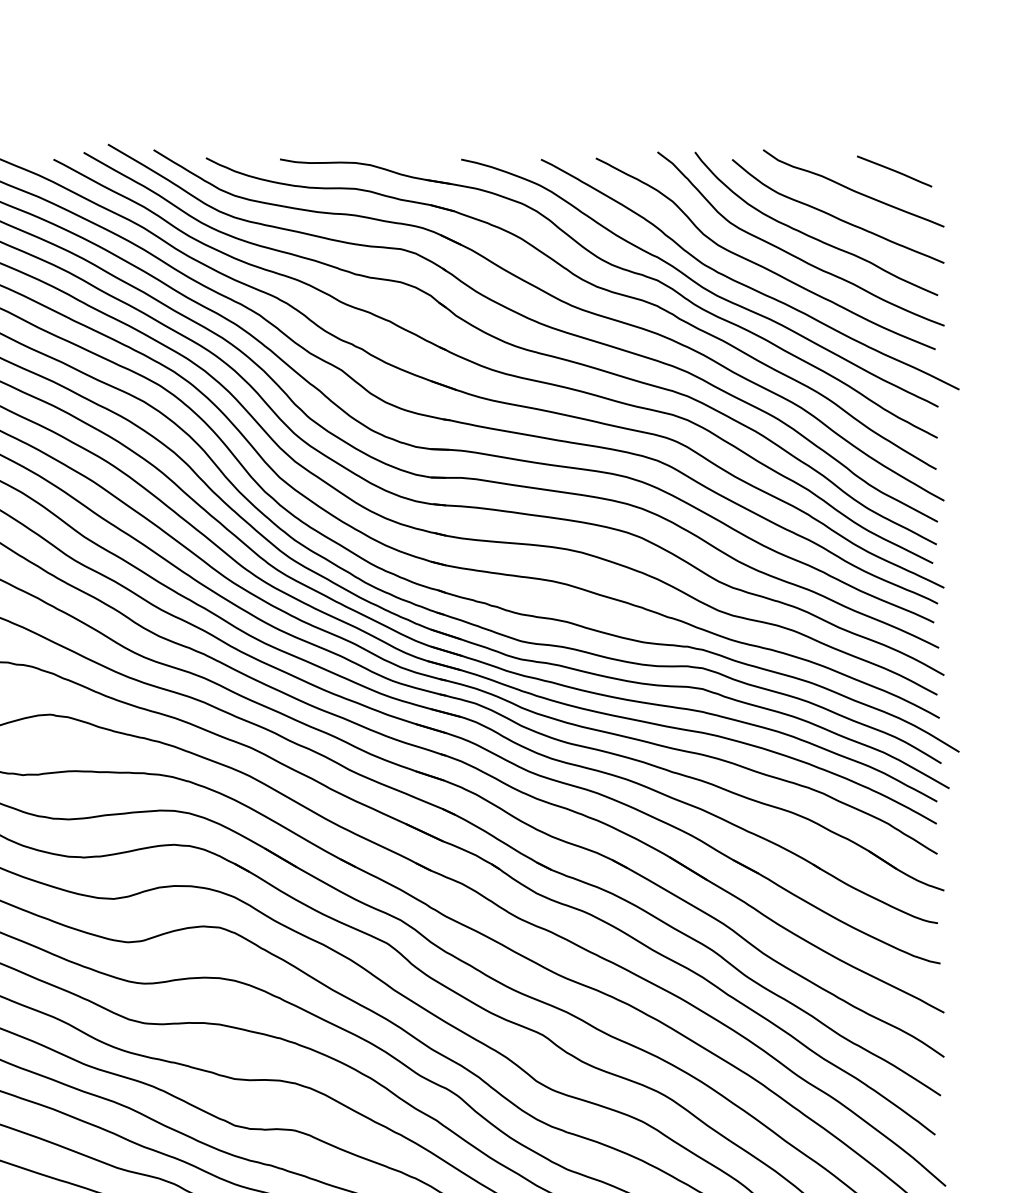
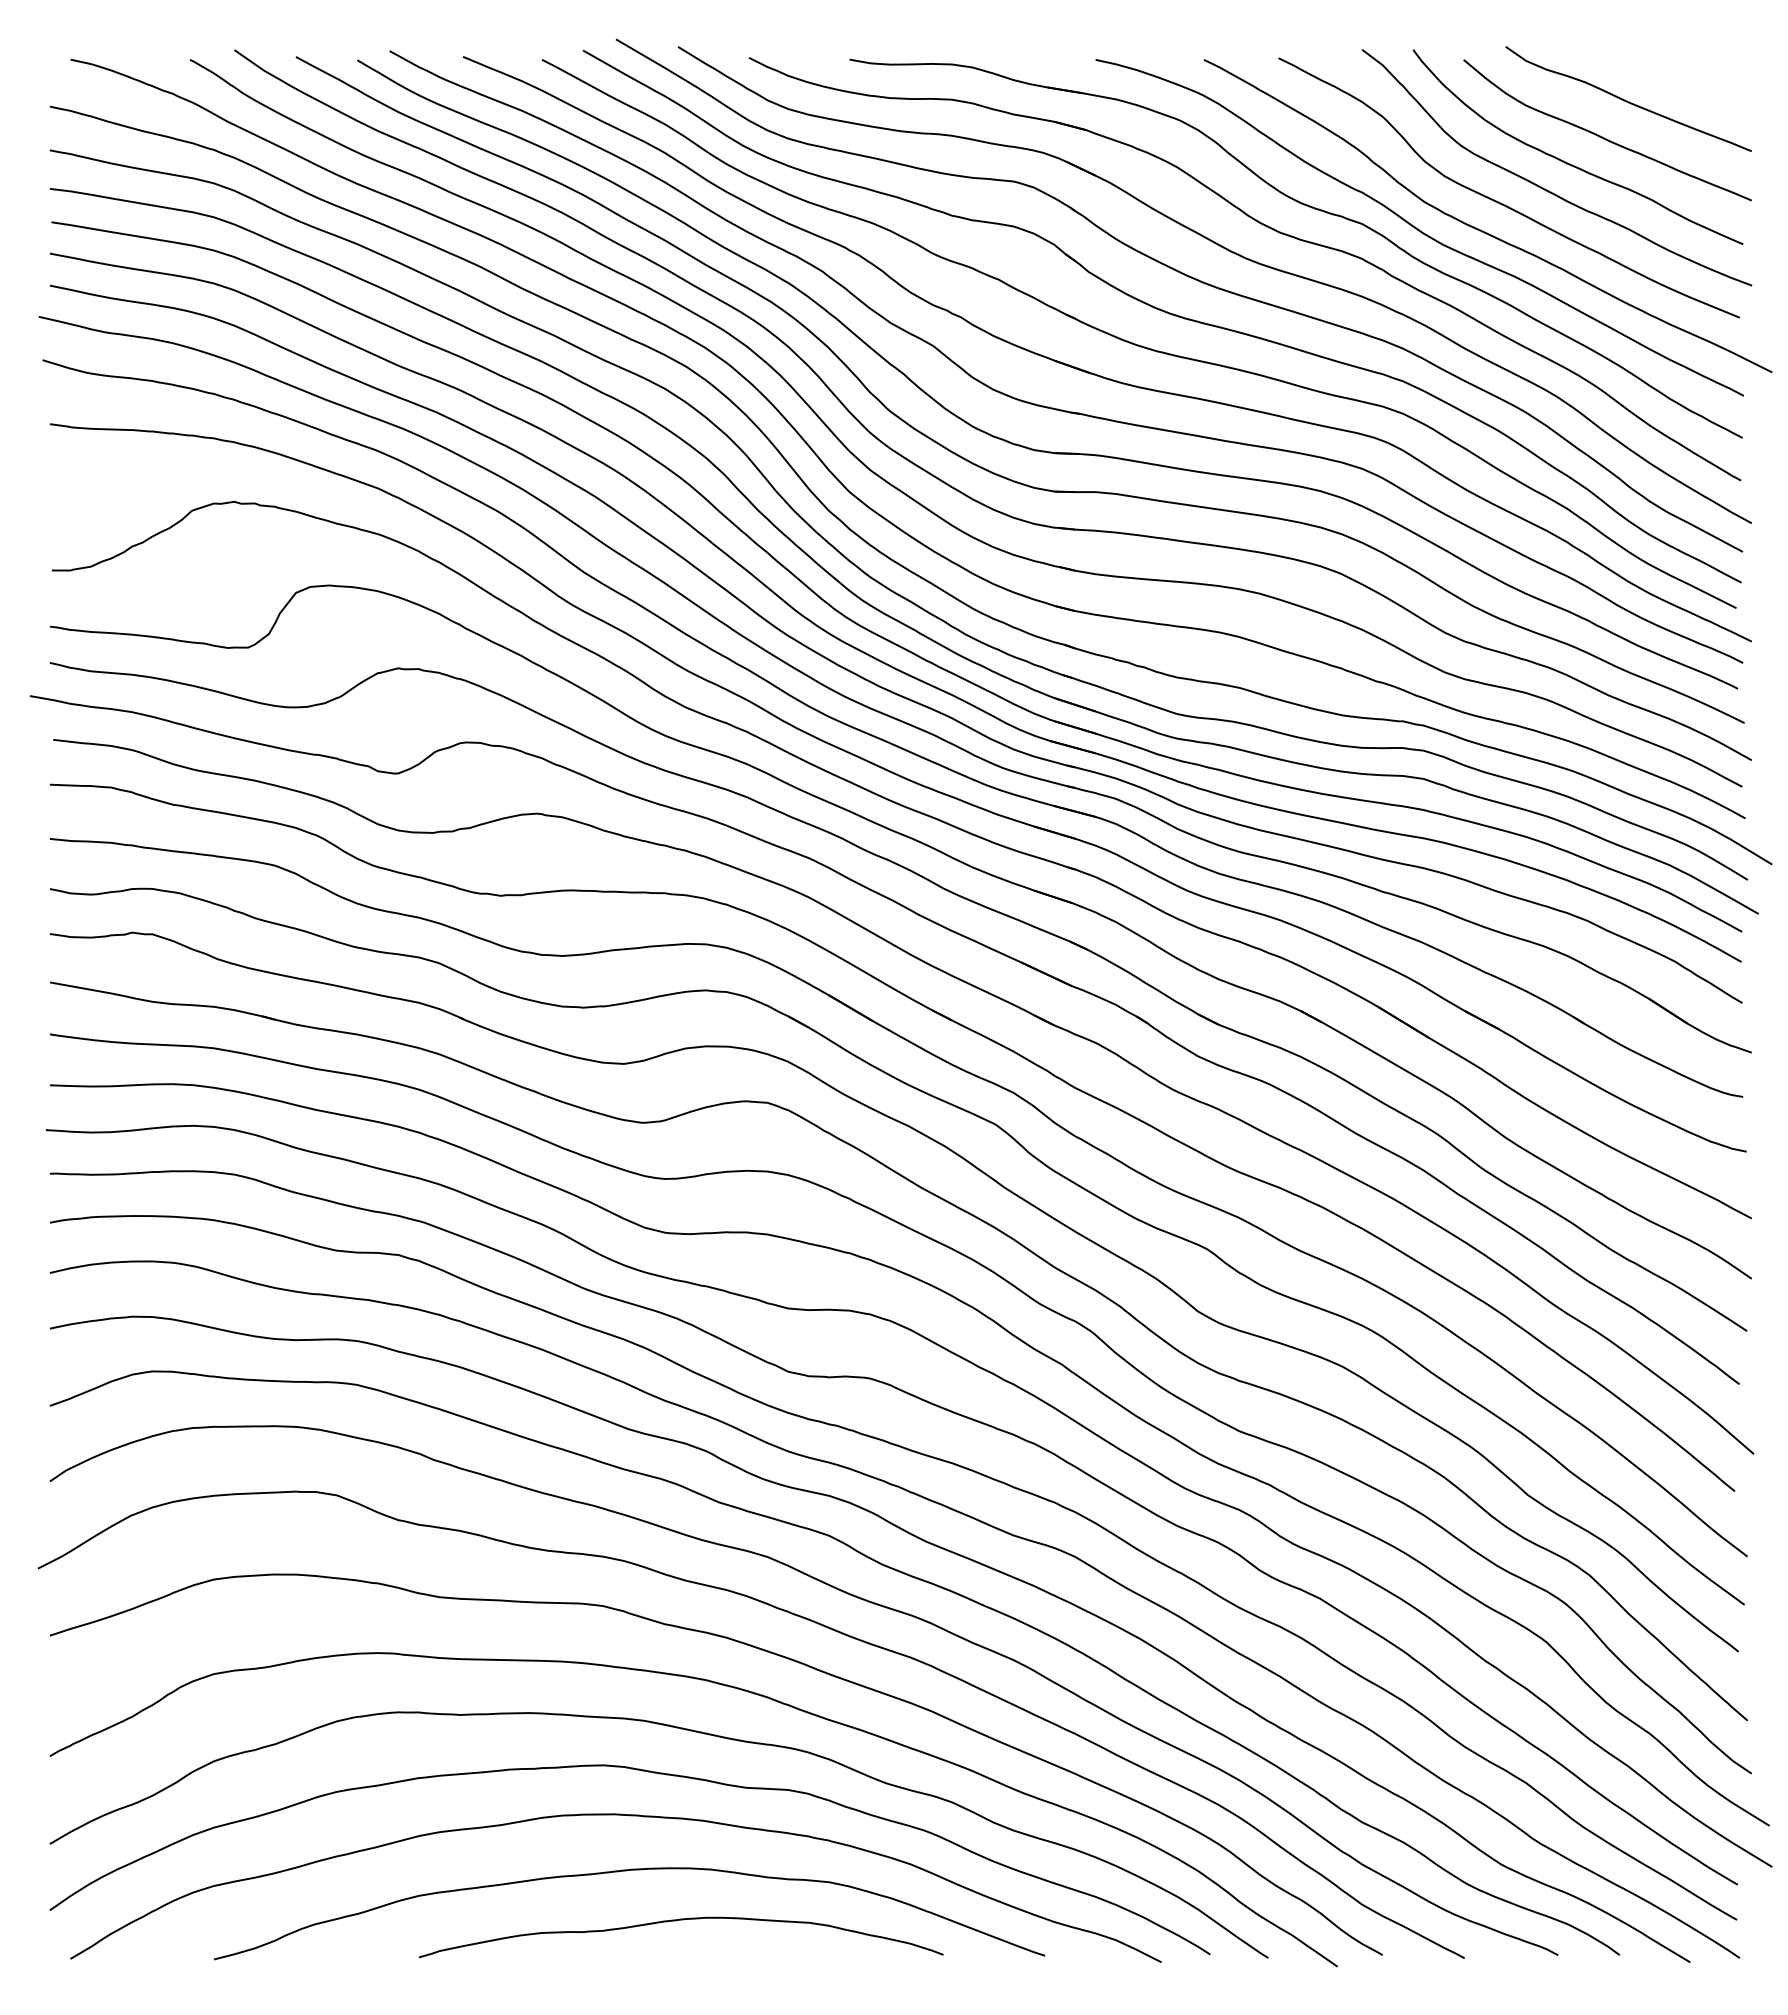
line: (894, 171) -> (1684, 75), removed

